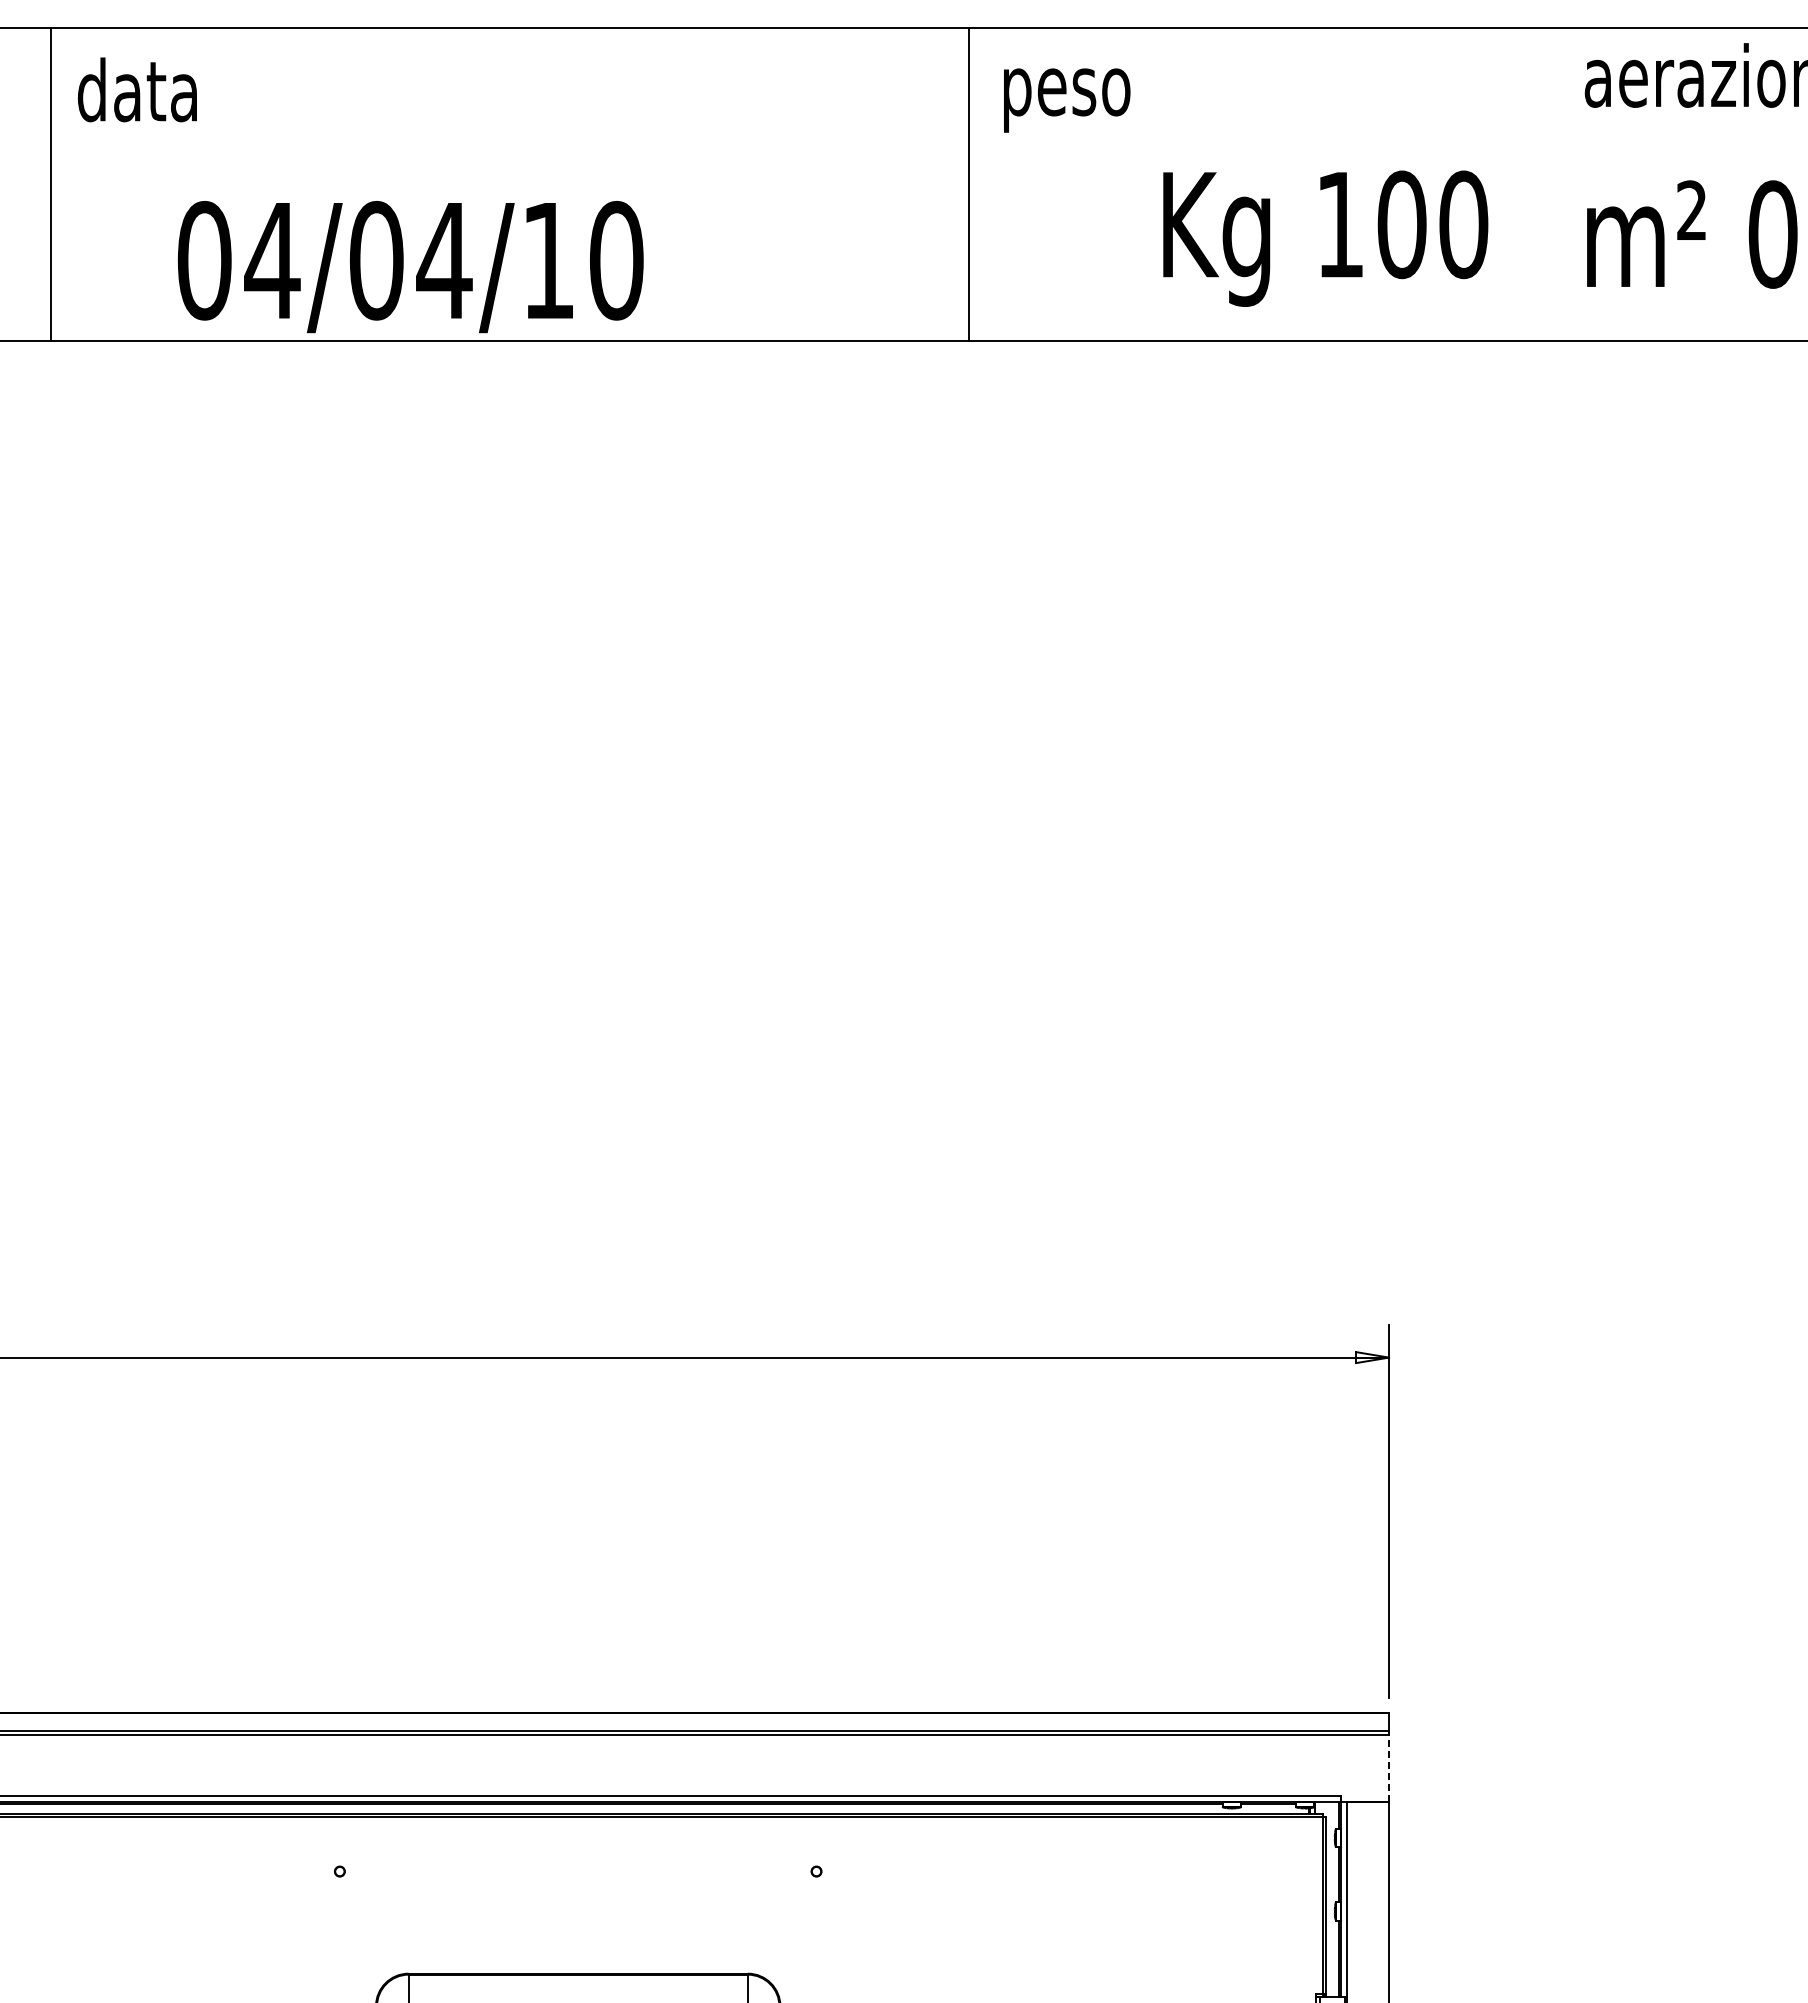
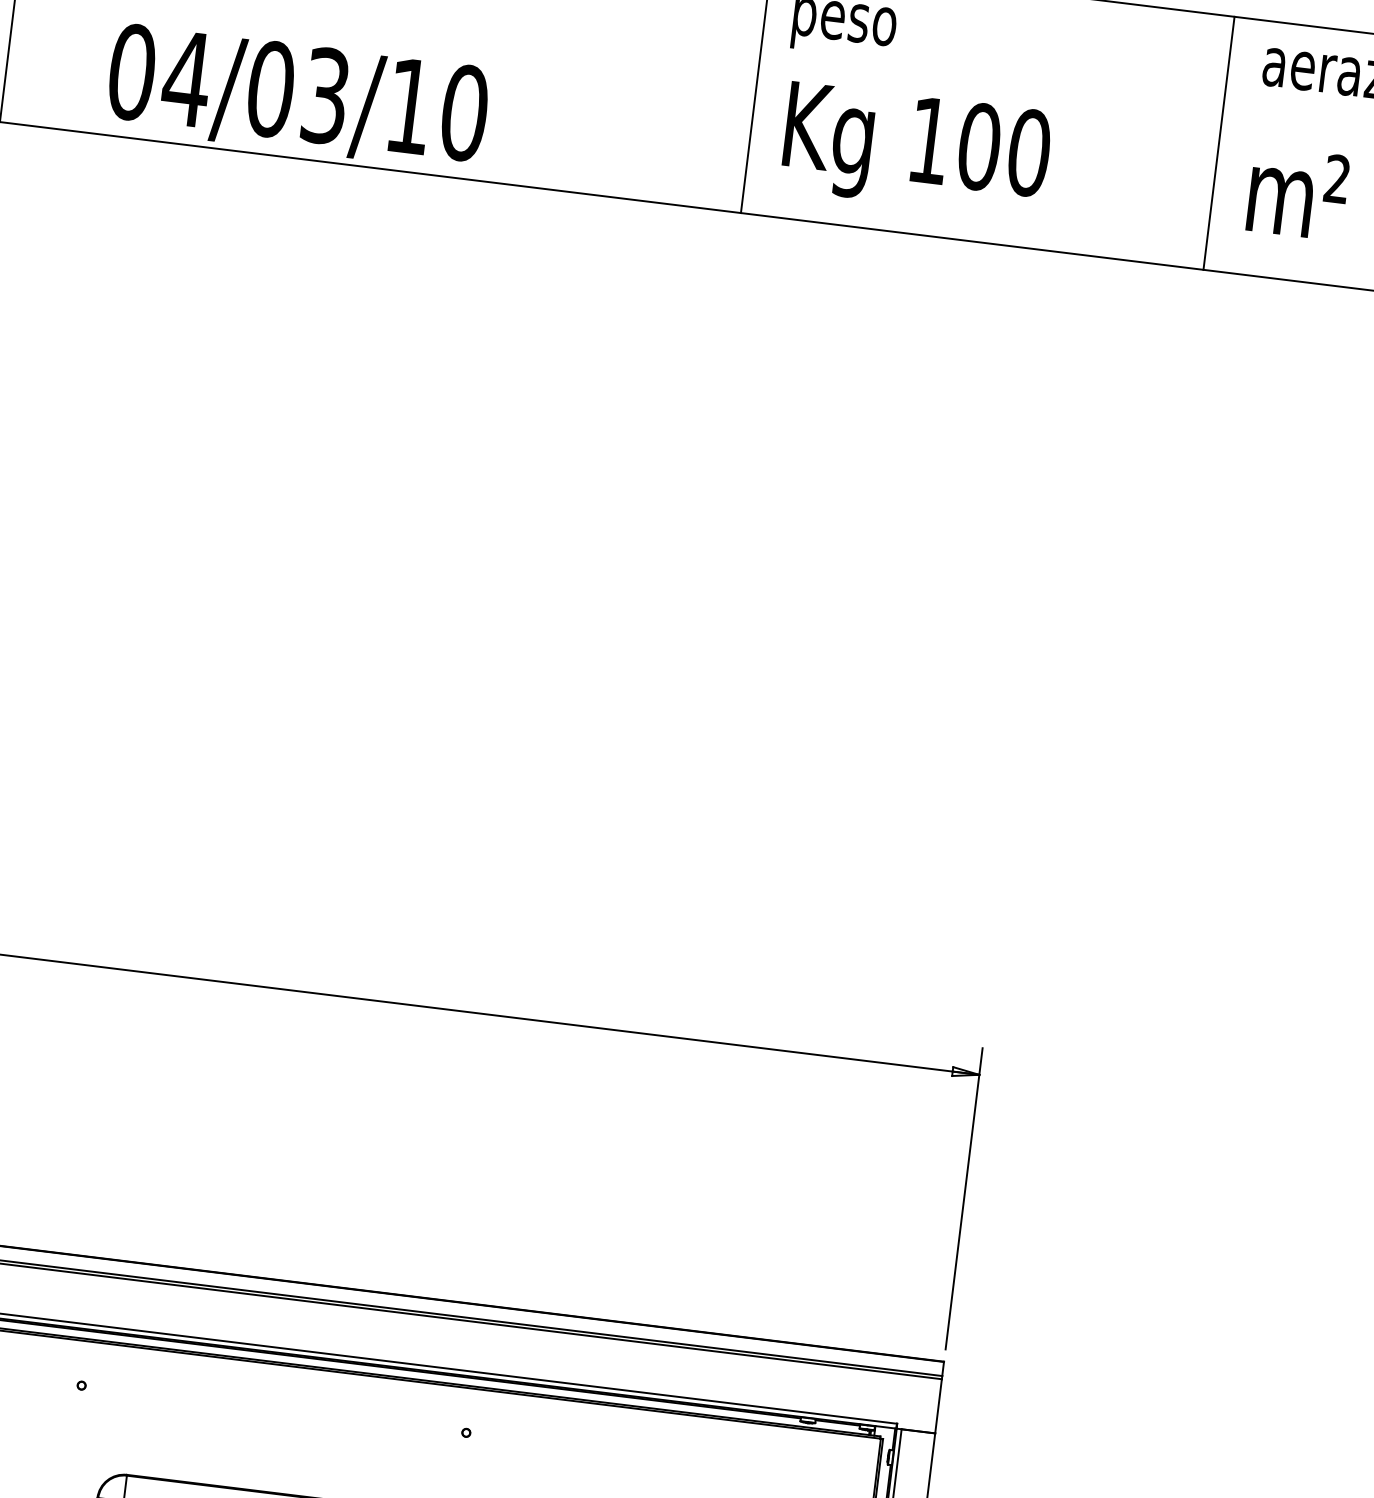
line: (1542, 184) -> (1219, 143), added
text: (1325, 238) -> (916, 150), moved
text: (444, 260) -> (325, 95), 04/04/10 -> 04/03/10
line: (1388, 1768) -> (938, 1406), dashed -> solid

